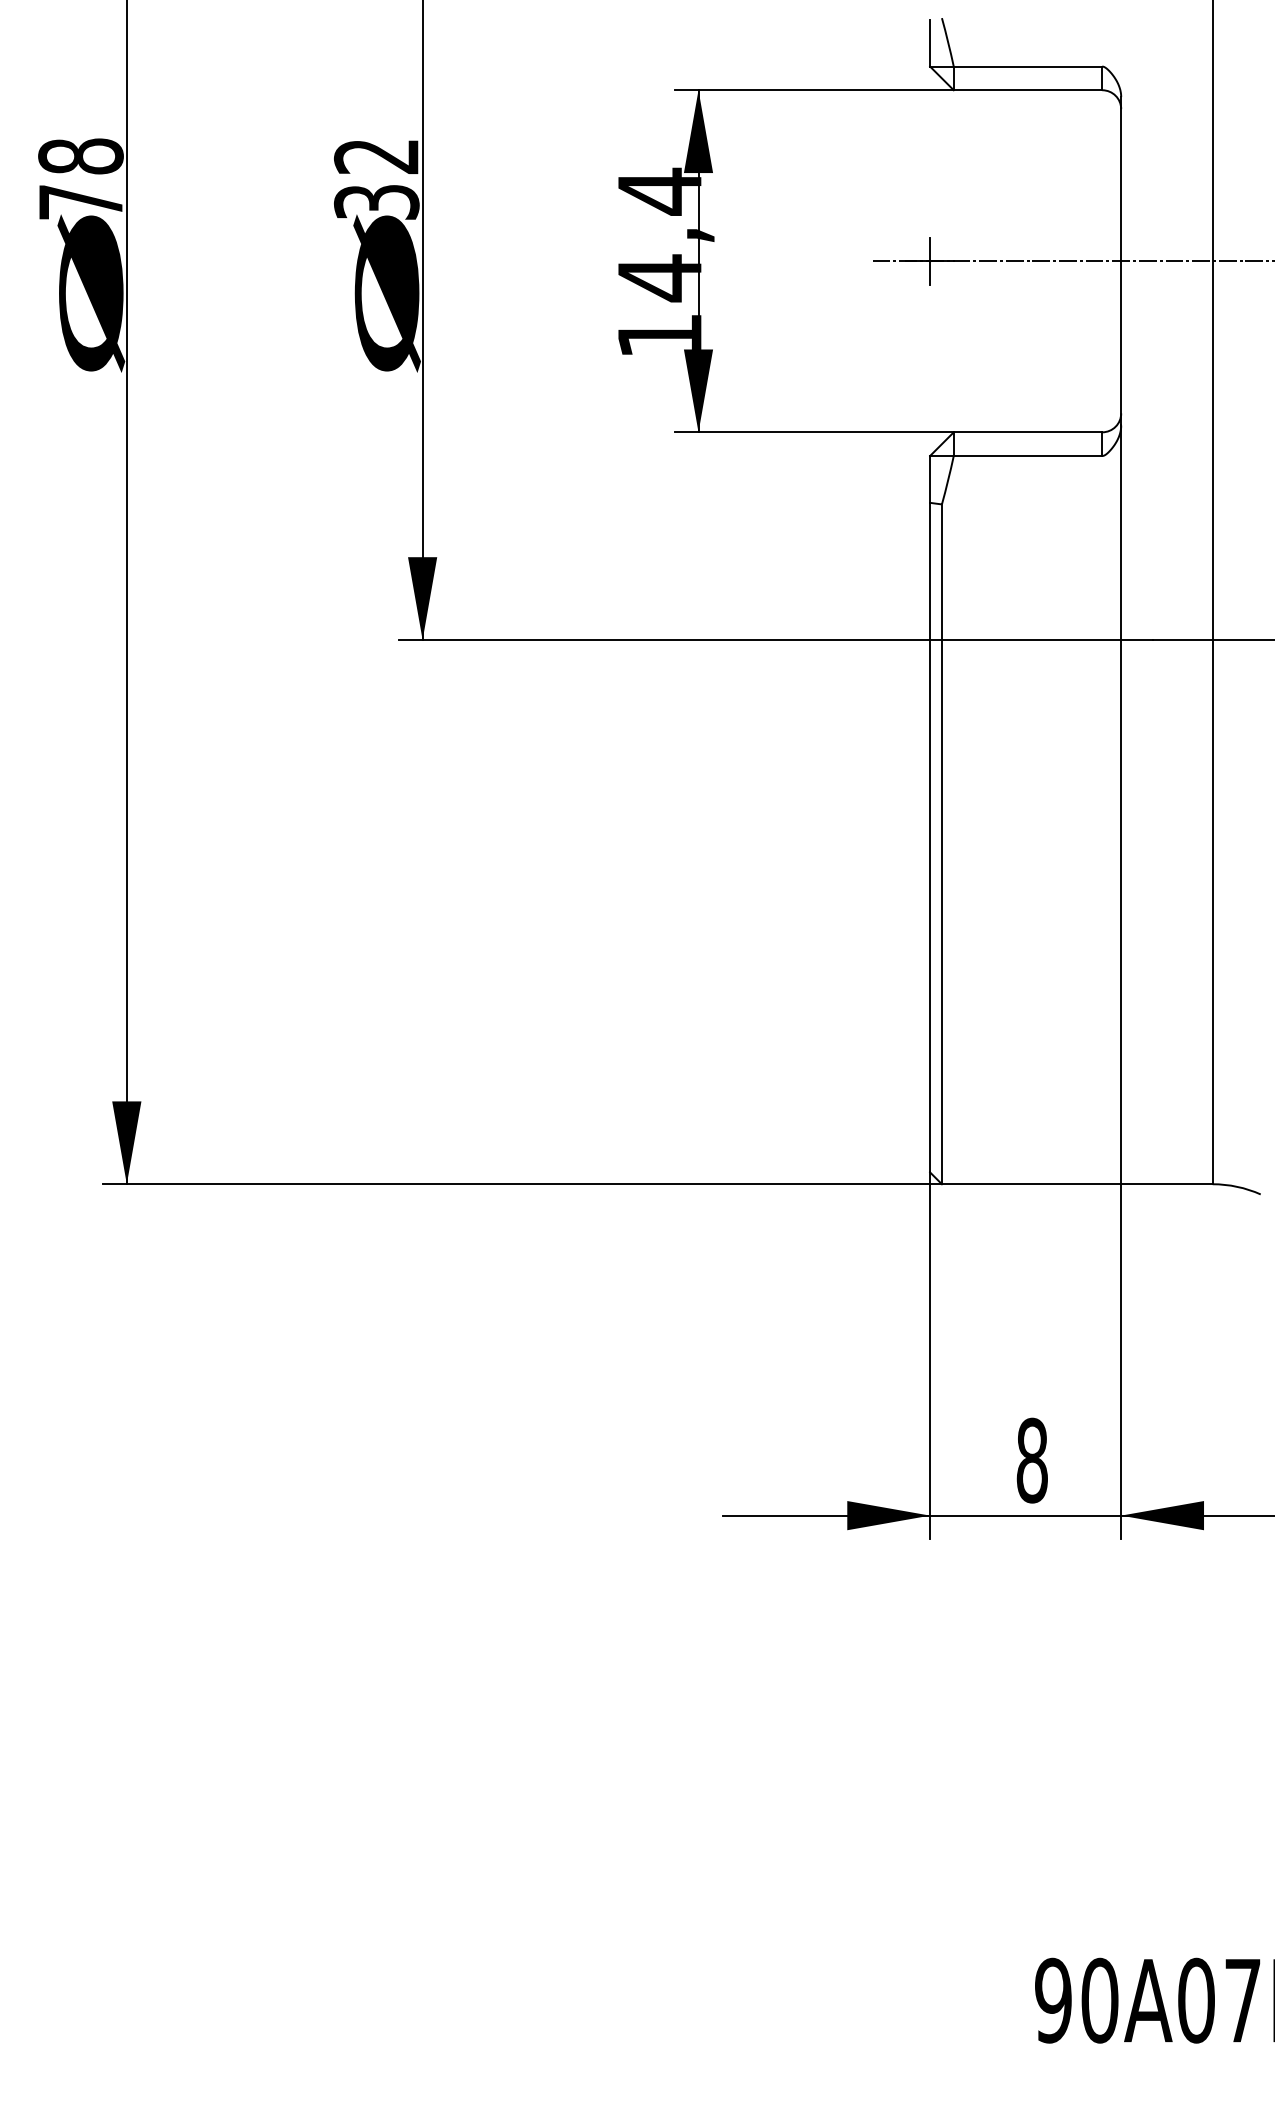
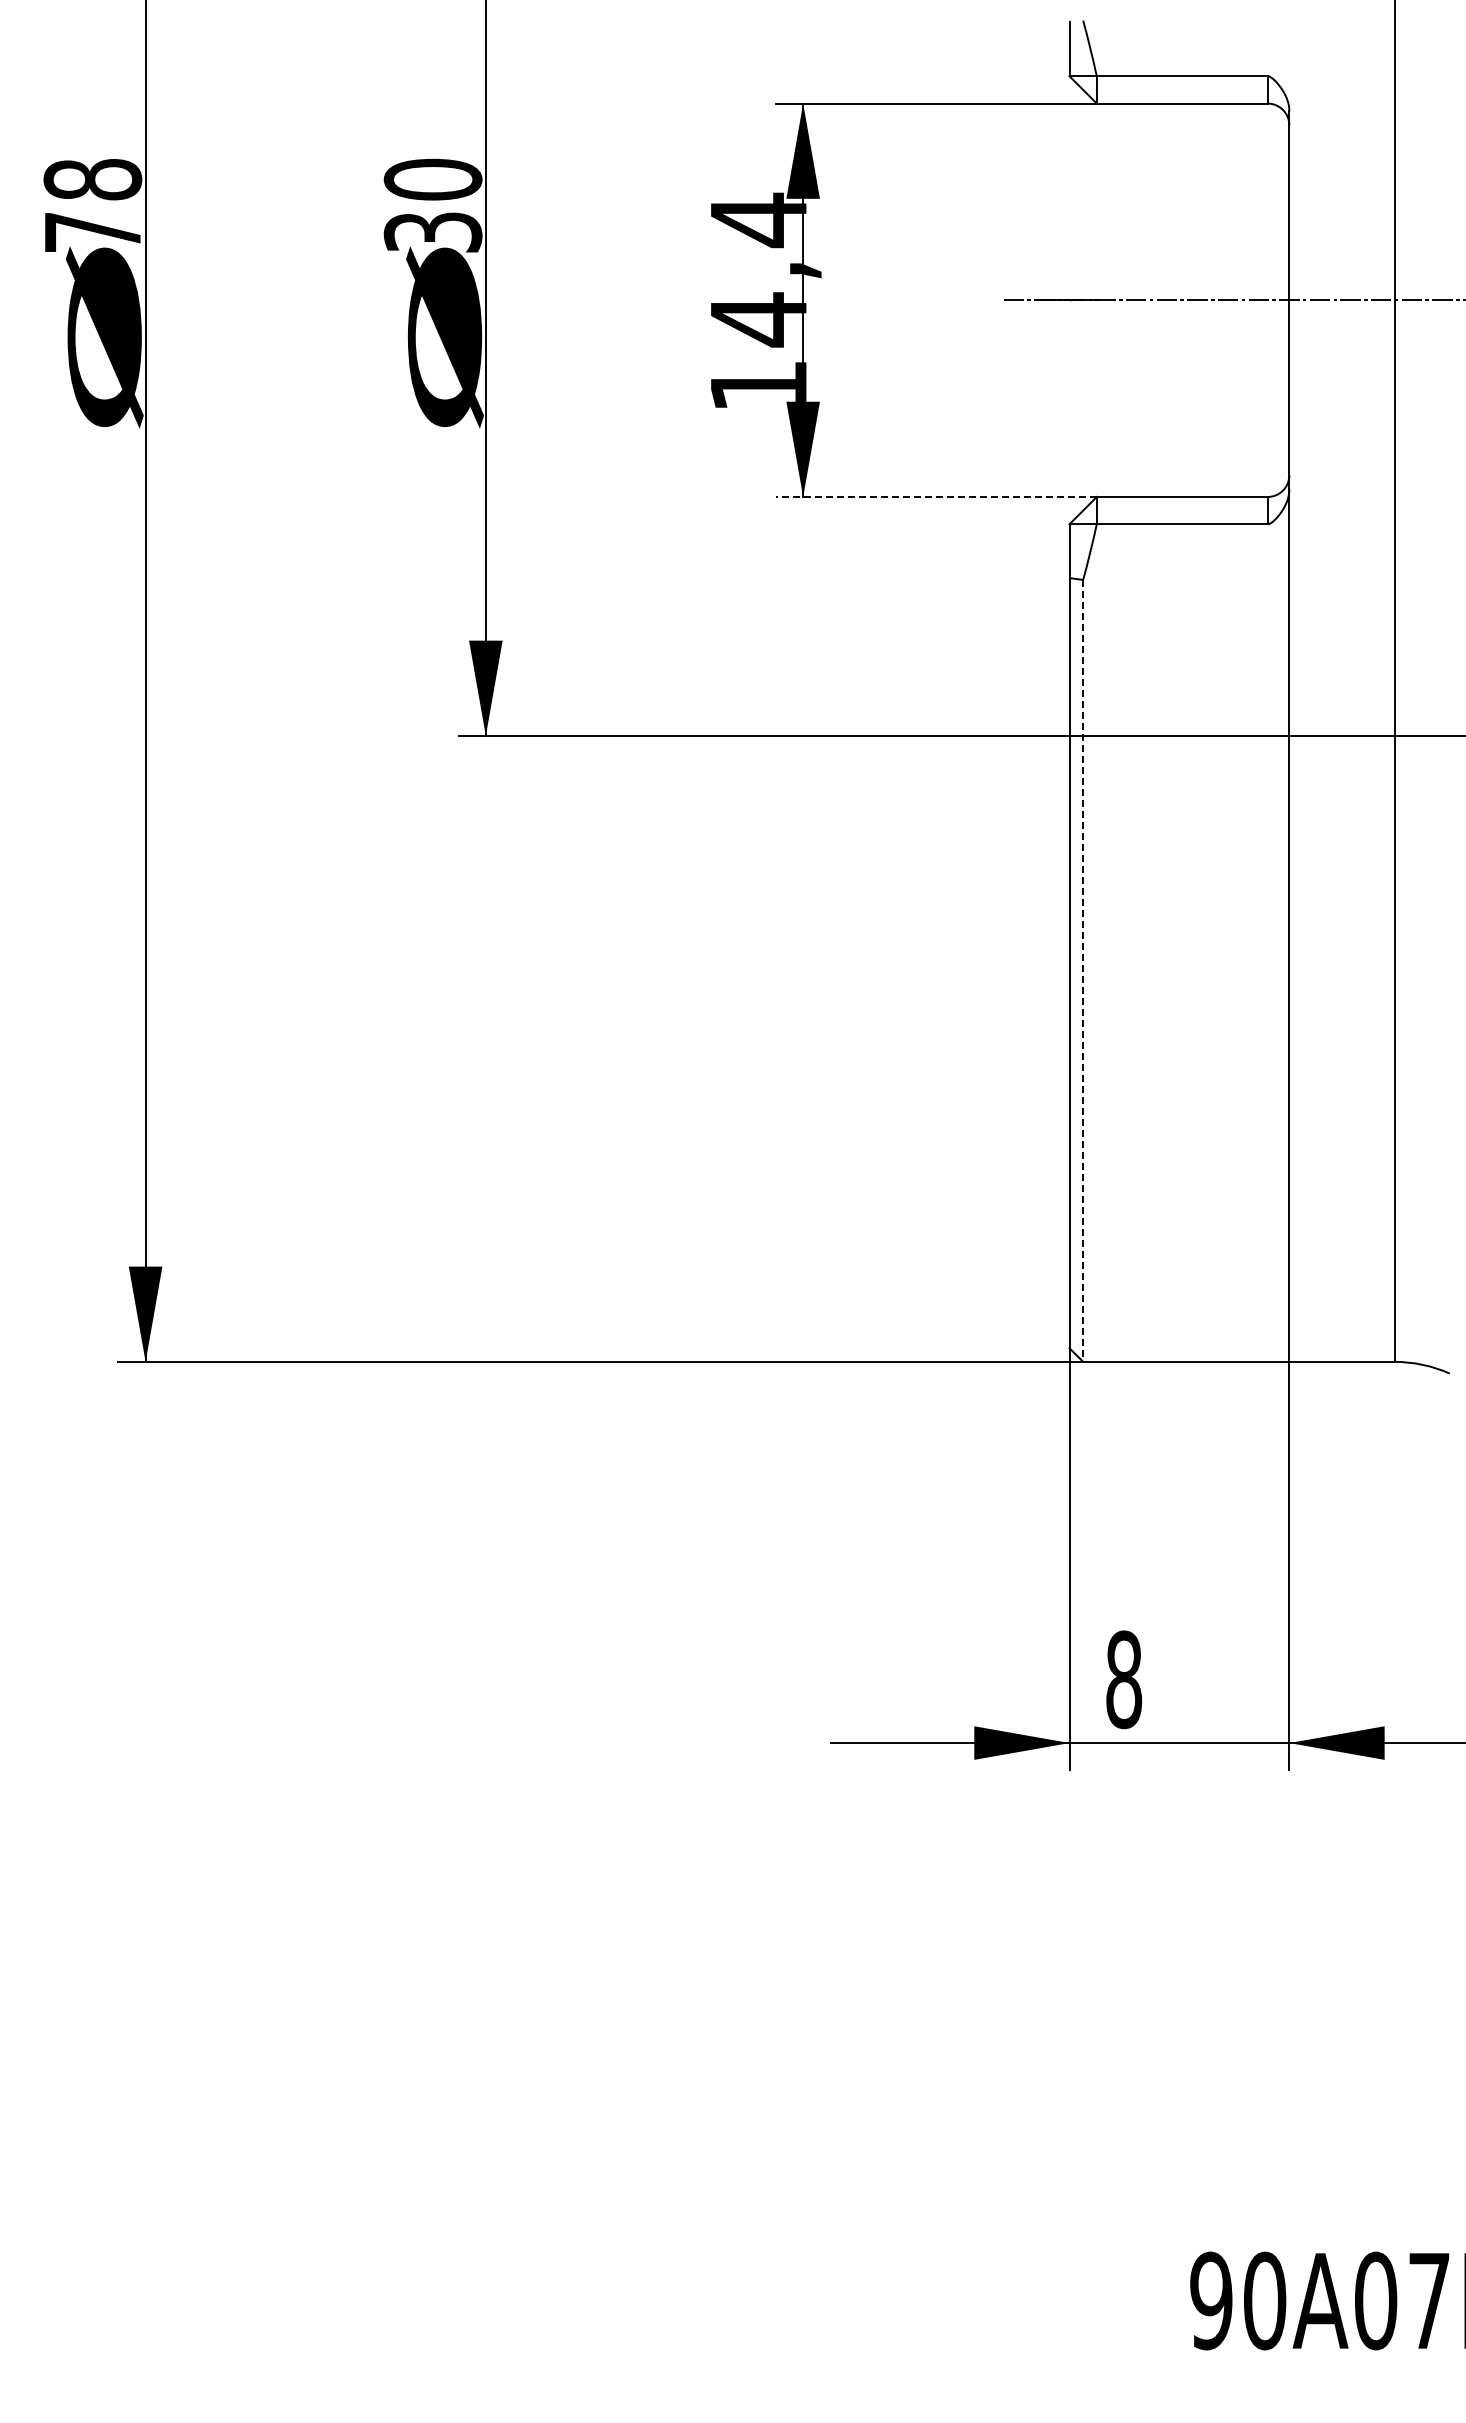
text: (376, 156) -> (432, 179), 32 -> 30
line: (930, 261) -> (1069, 300), removed
line: (813, 432) -> (935, 497), solid -> dashed
line: (942, 843) -> (1083, 970), solid -> dashed
text: (1032, 1460) -> (1124, 1679), moved

